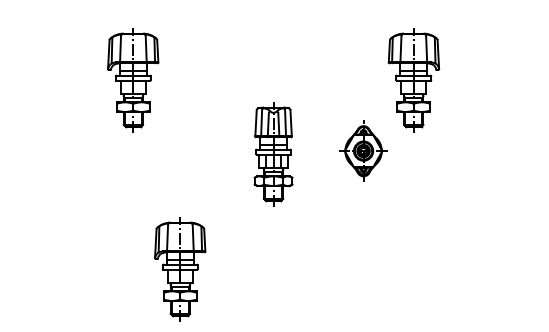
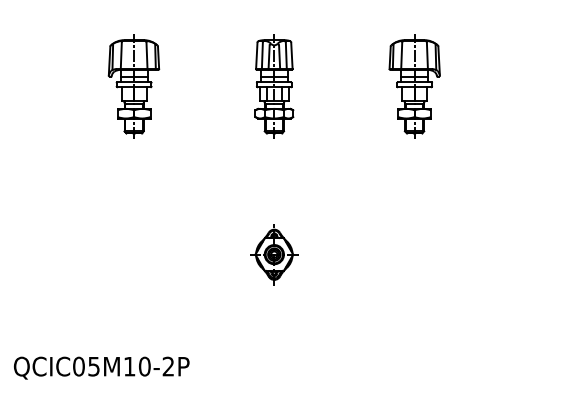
part: (363, 150) -> (274, 254), moved
part: (273, 153) -> (274, 86), moved
part: (179, 268) -> (180, 275), removed

